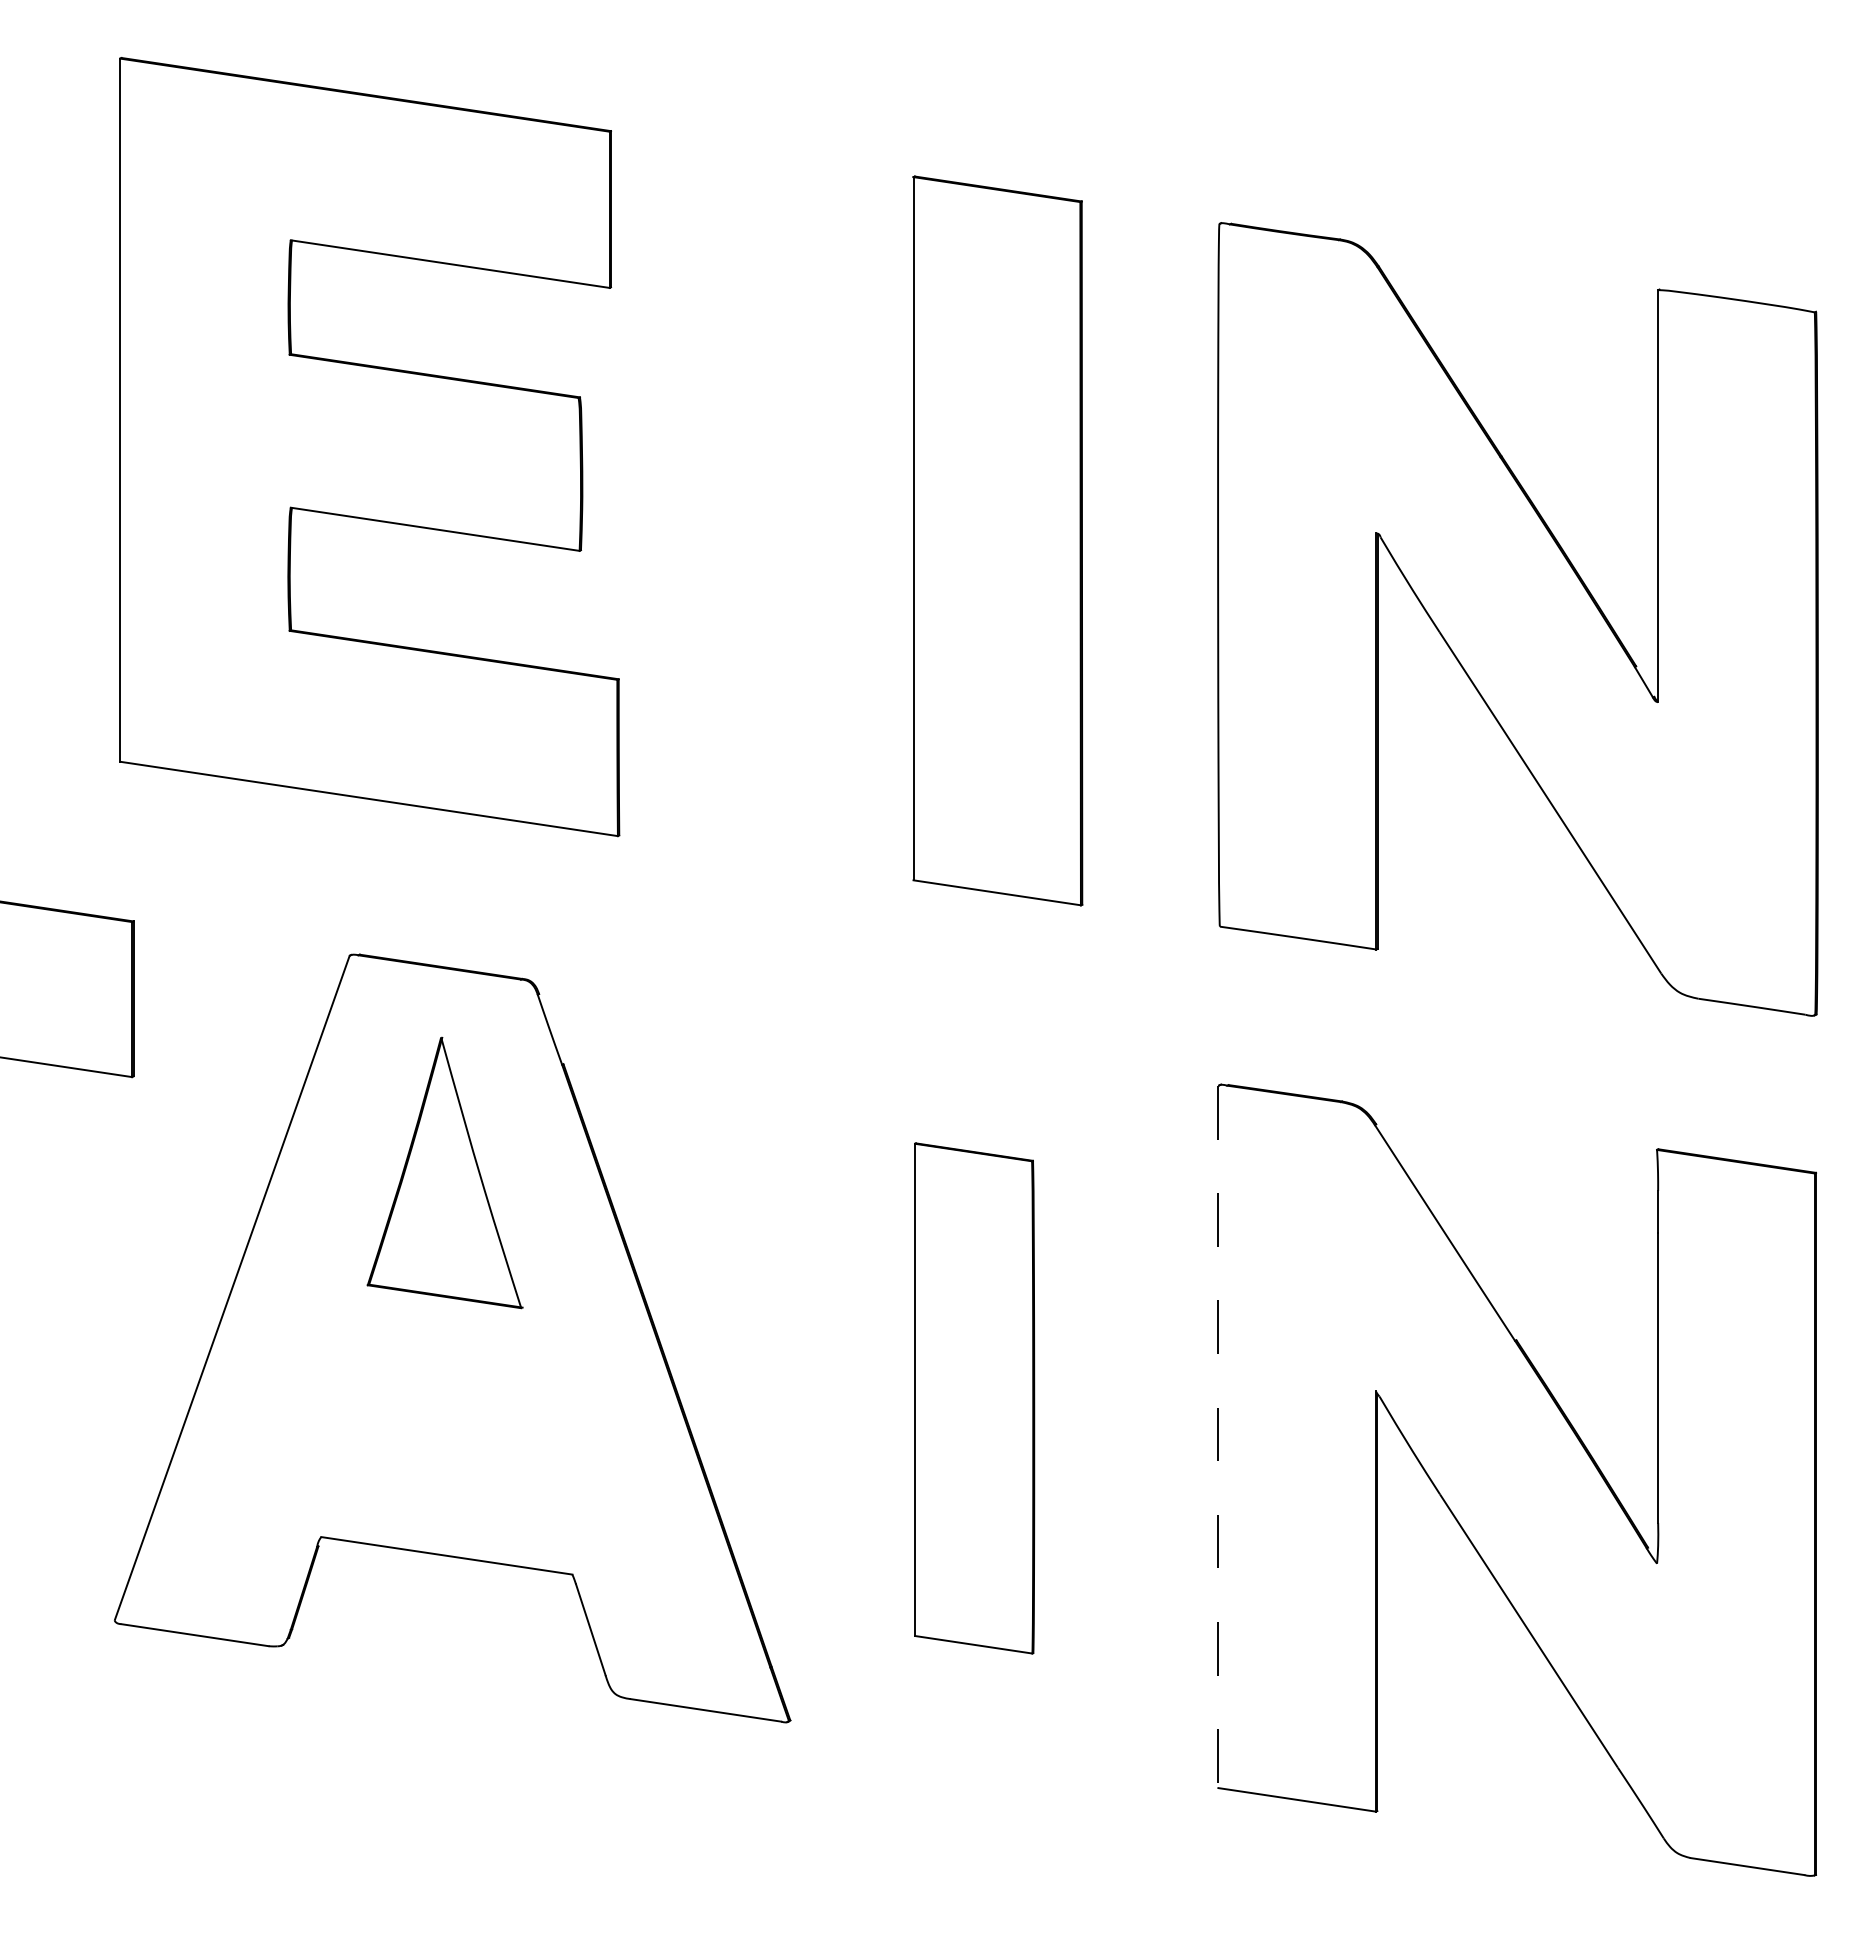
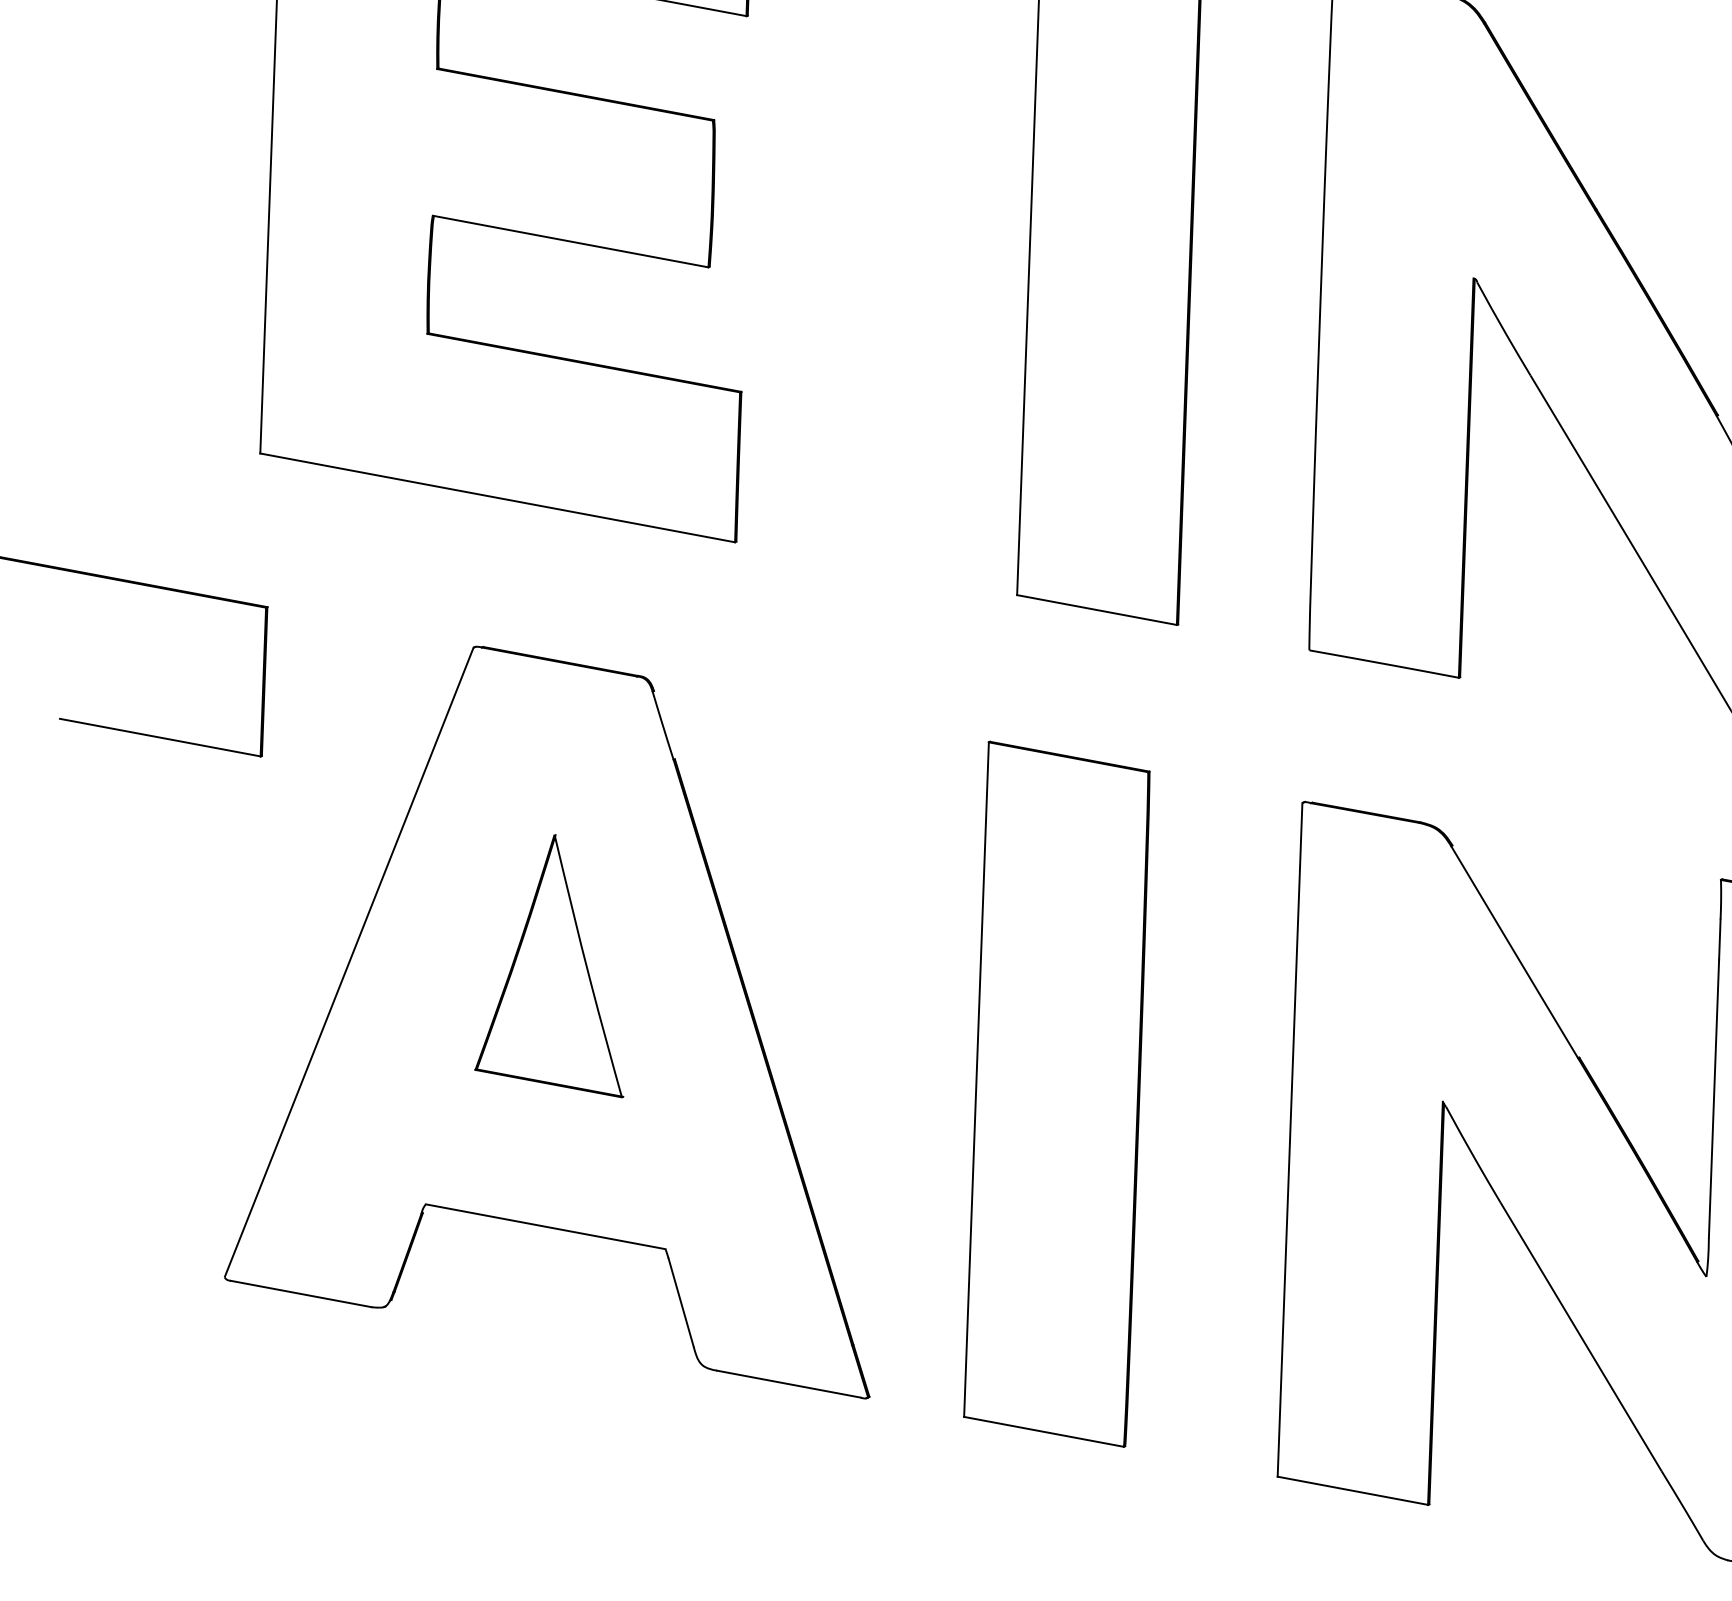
part: (444, 1172) -> (553, 964), moved
part: (974, 1398) -> (1057, 1094), size x1.43
line: (1218, 1437) -> (1290, 1140), dashed -> solid

